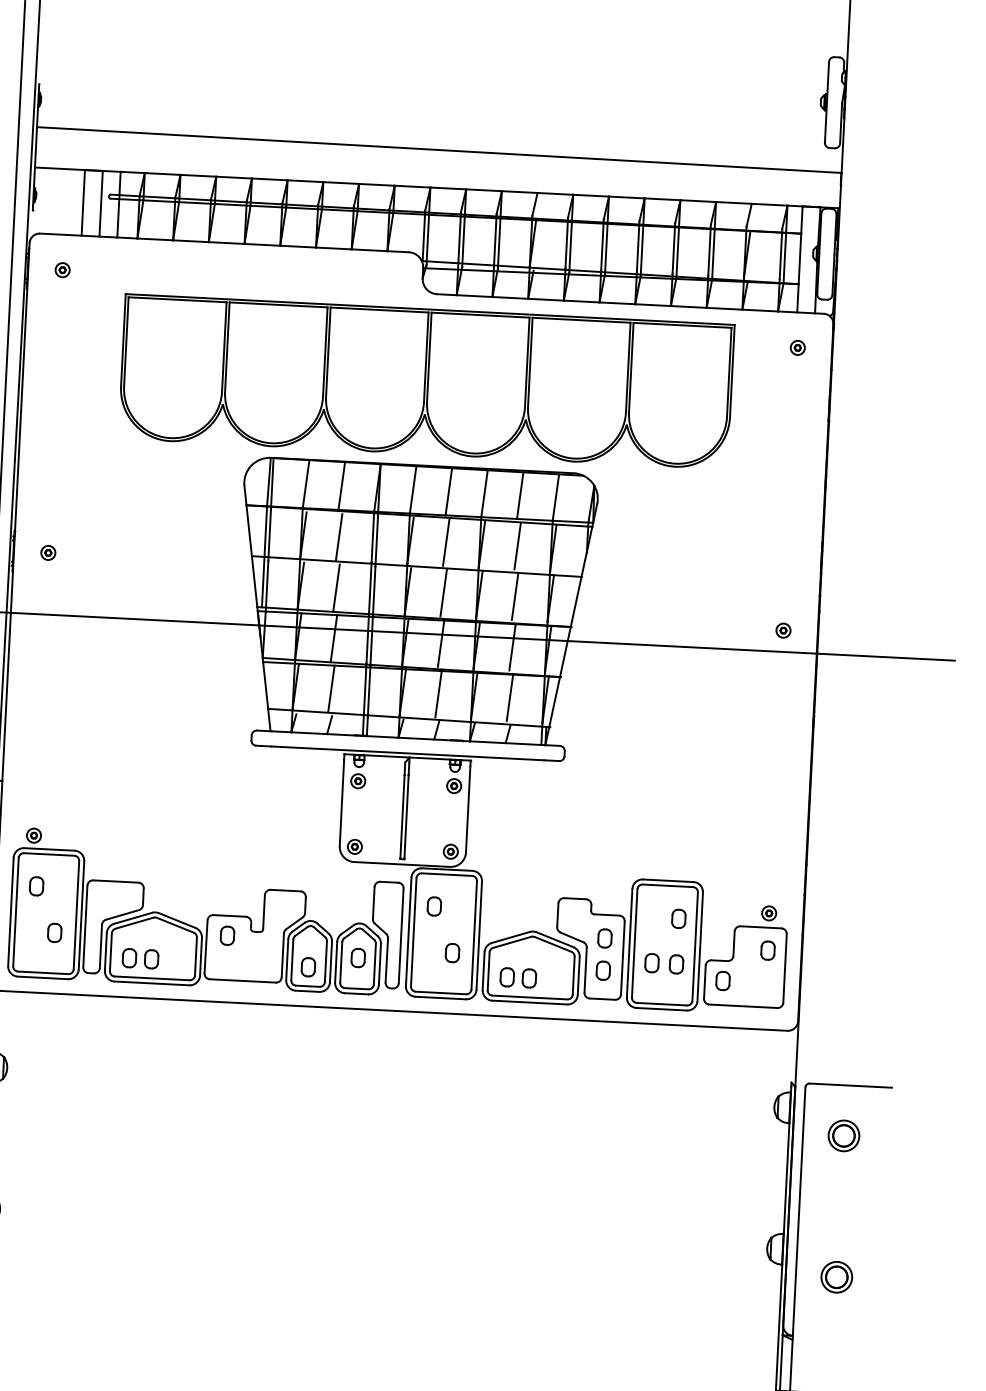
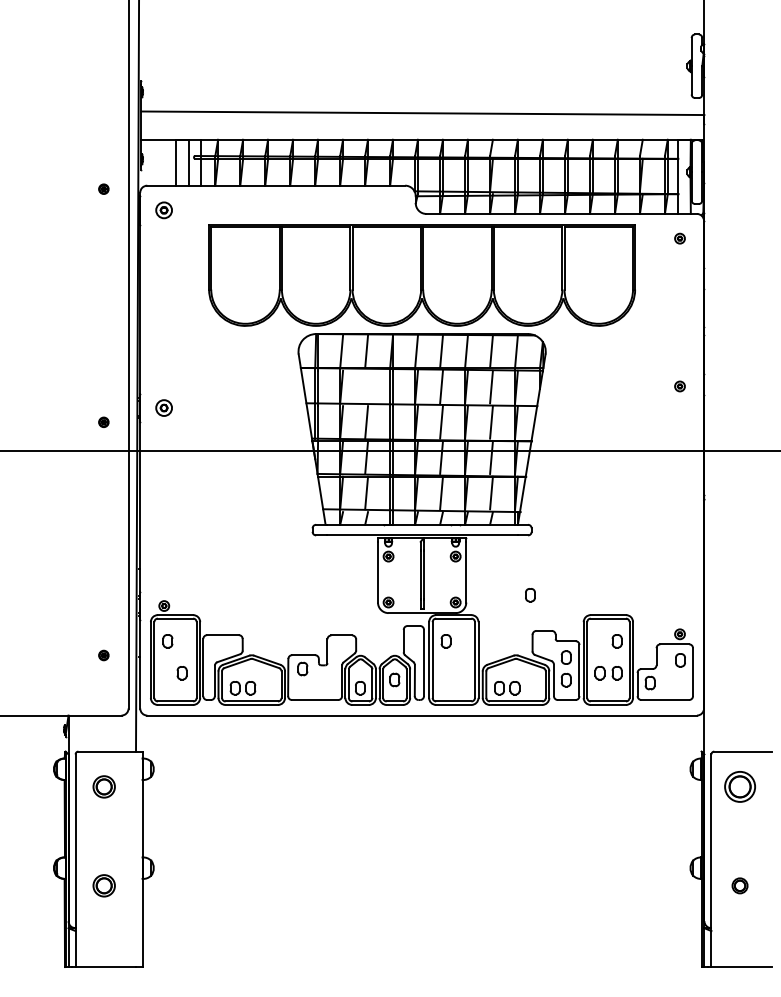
part: (63, 270) -> (164, 210), size x1.6
line: (338, 536) -> (366, 386), removed
part: (48, 553) -> (164, 408), size x1.6
part: (782, 630) -> (679, 386), moved
part: (452, 953) -> (530, 595), moved
part: (843, 1135) -> (739, 786), size x1.4
part: (836, 1276) -> (739, 885), size x0.7

